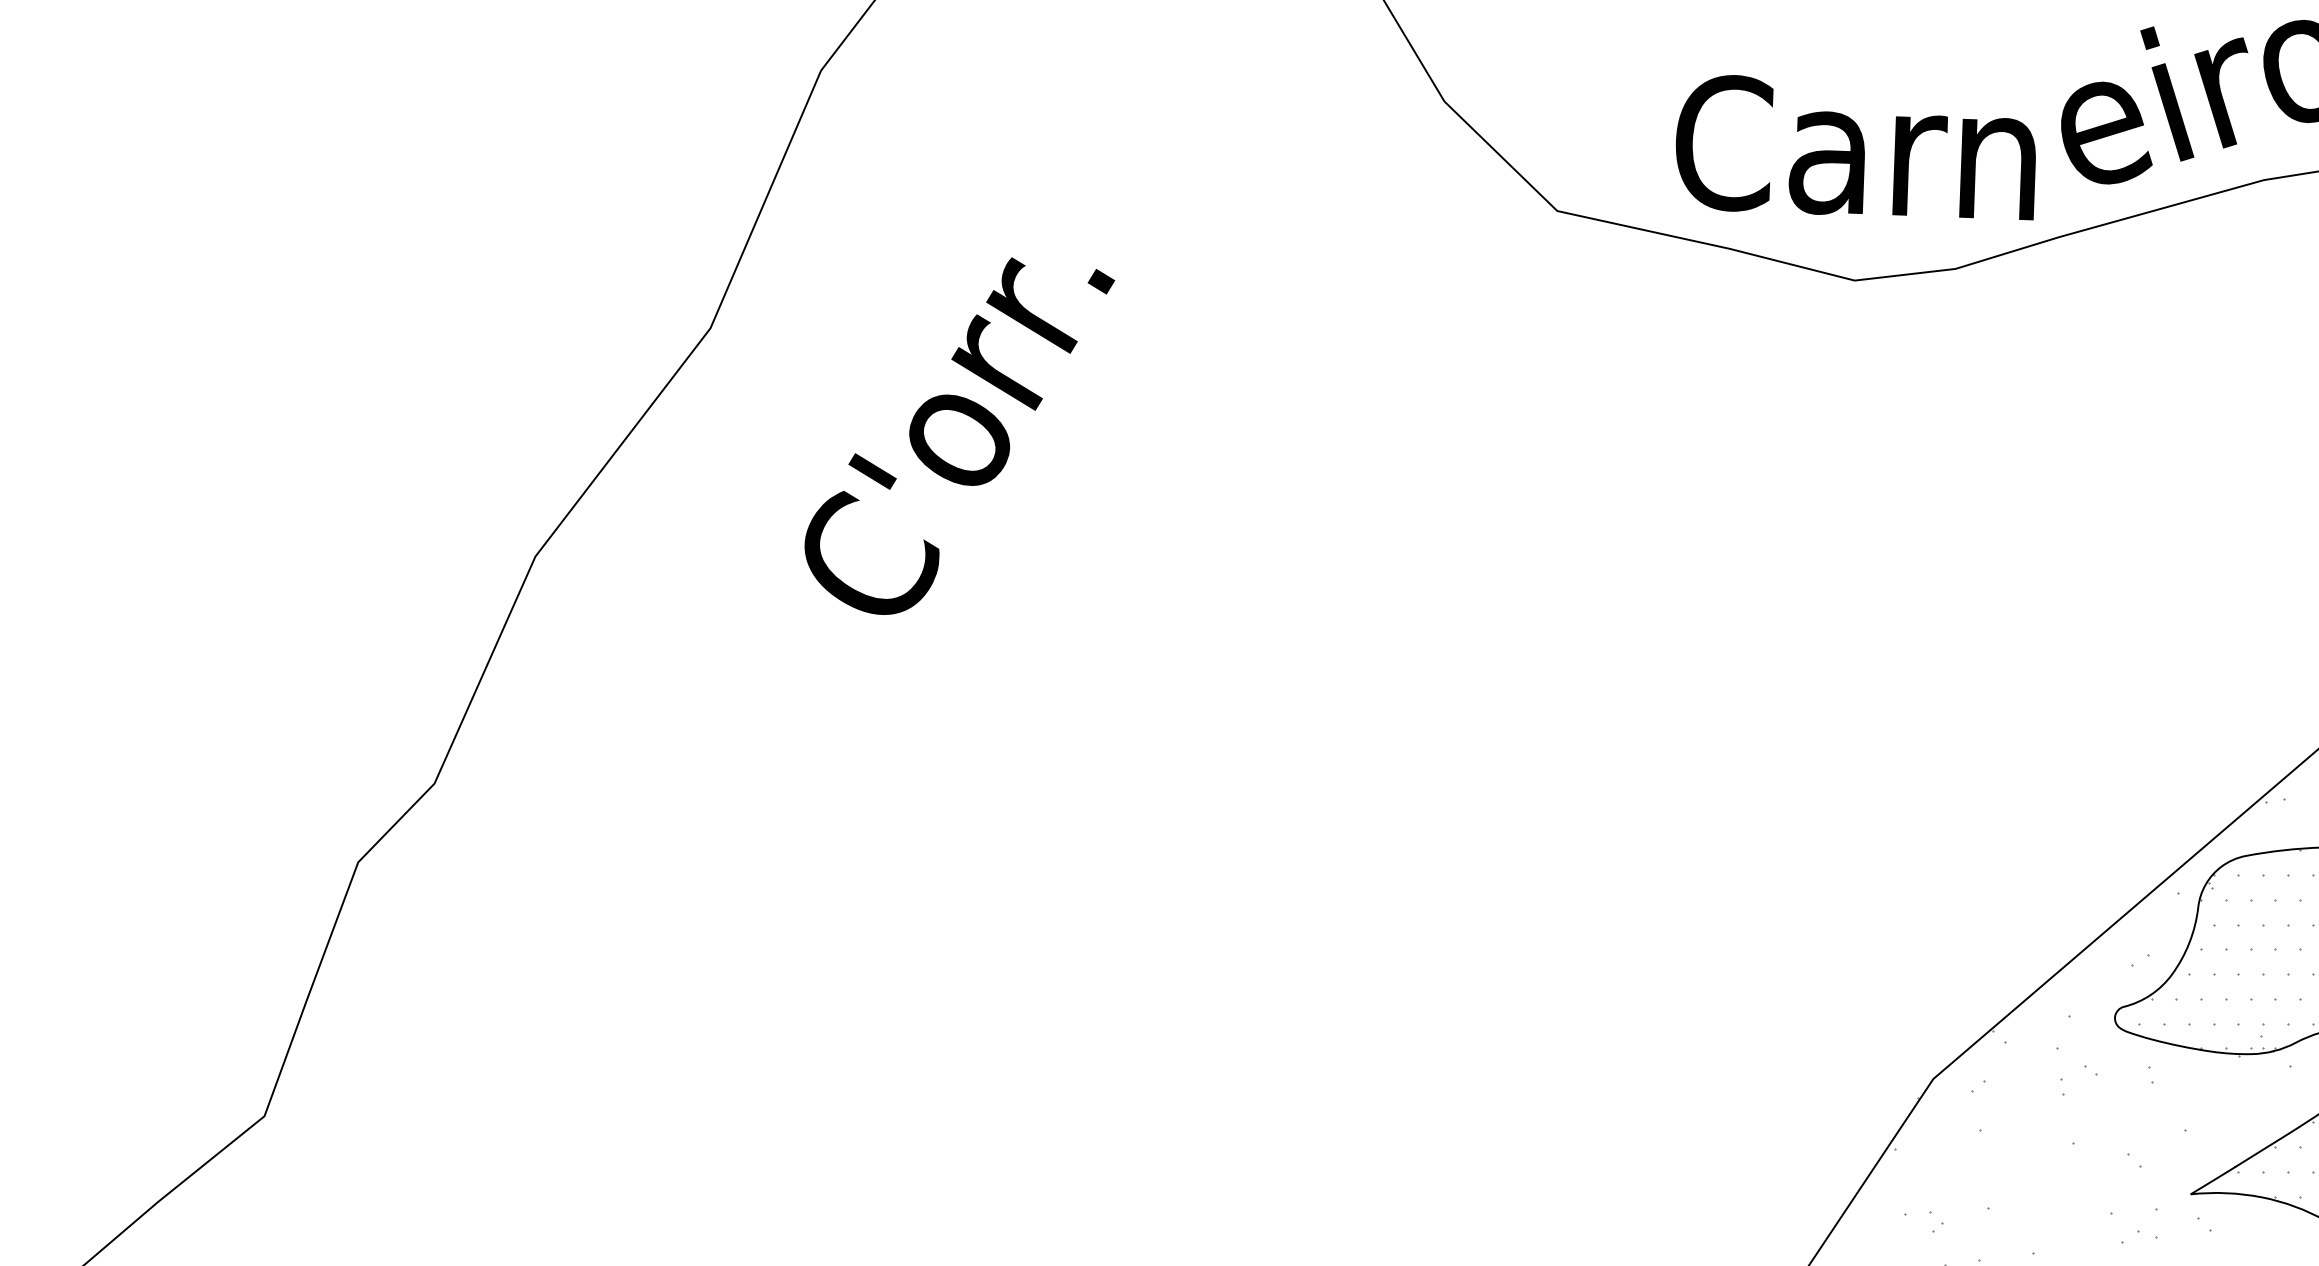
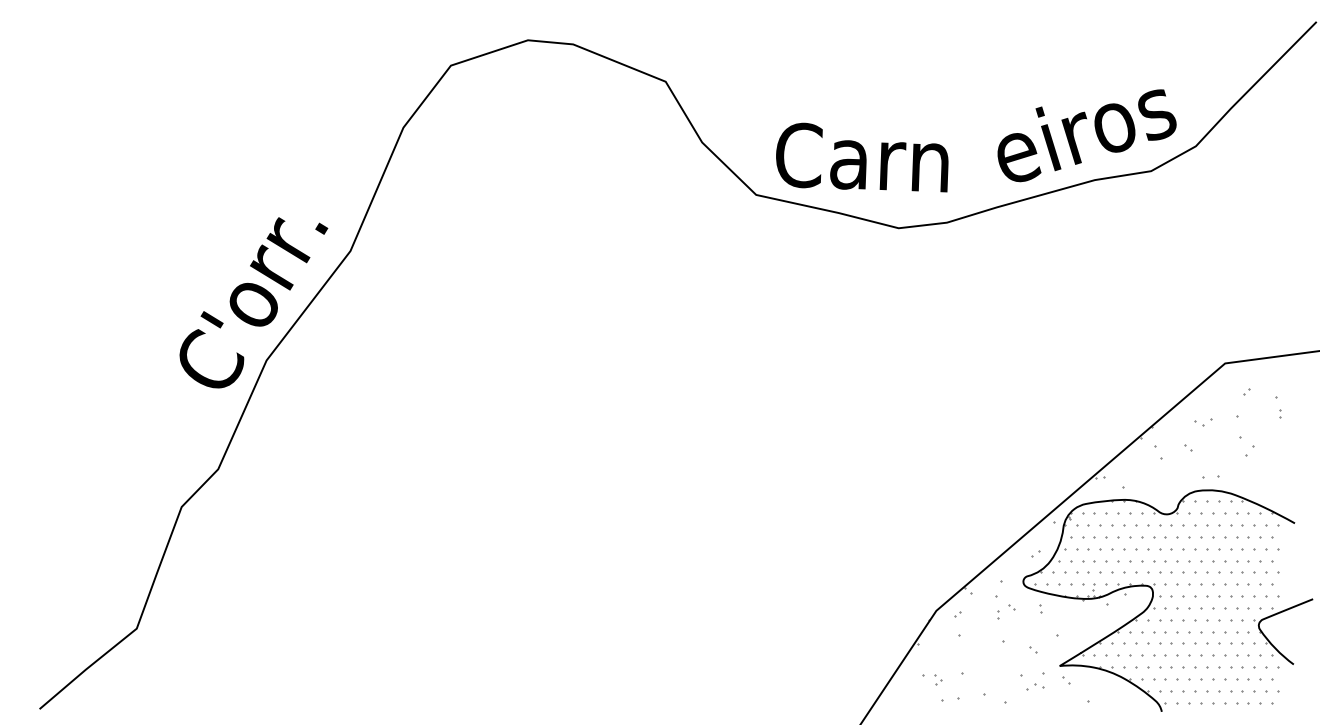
text: (1856, 147) -> (862, 157), moved
text: (958, 435) -> (253, 302), moved

